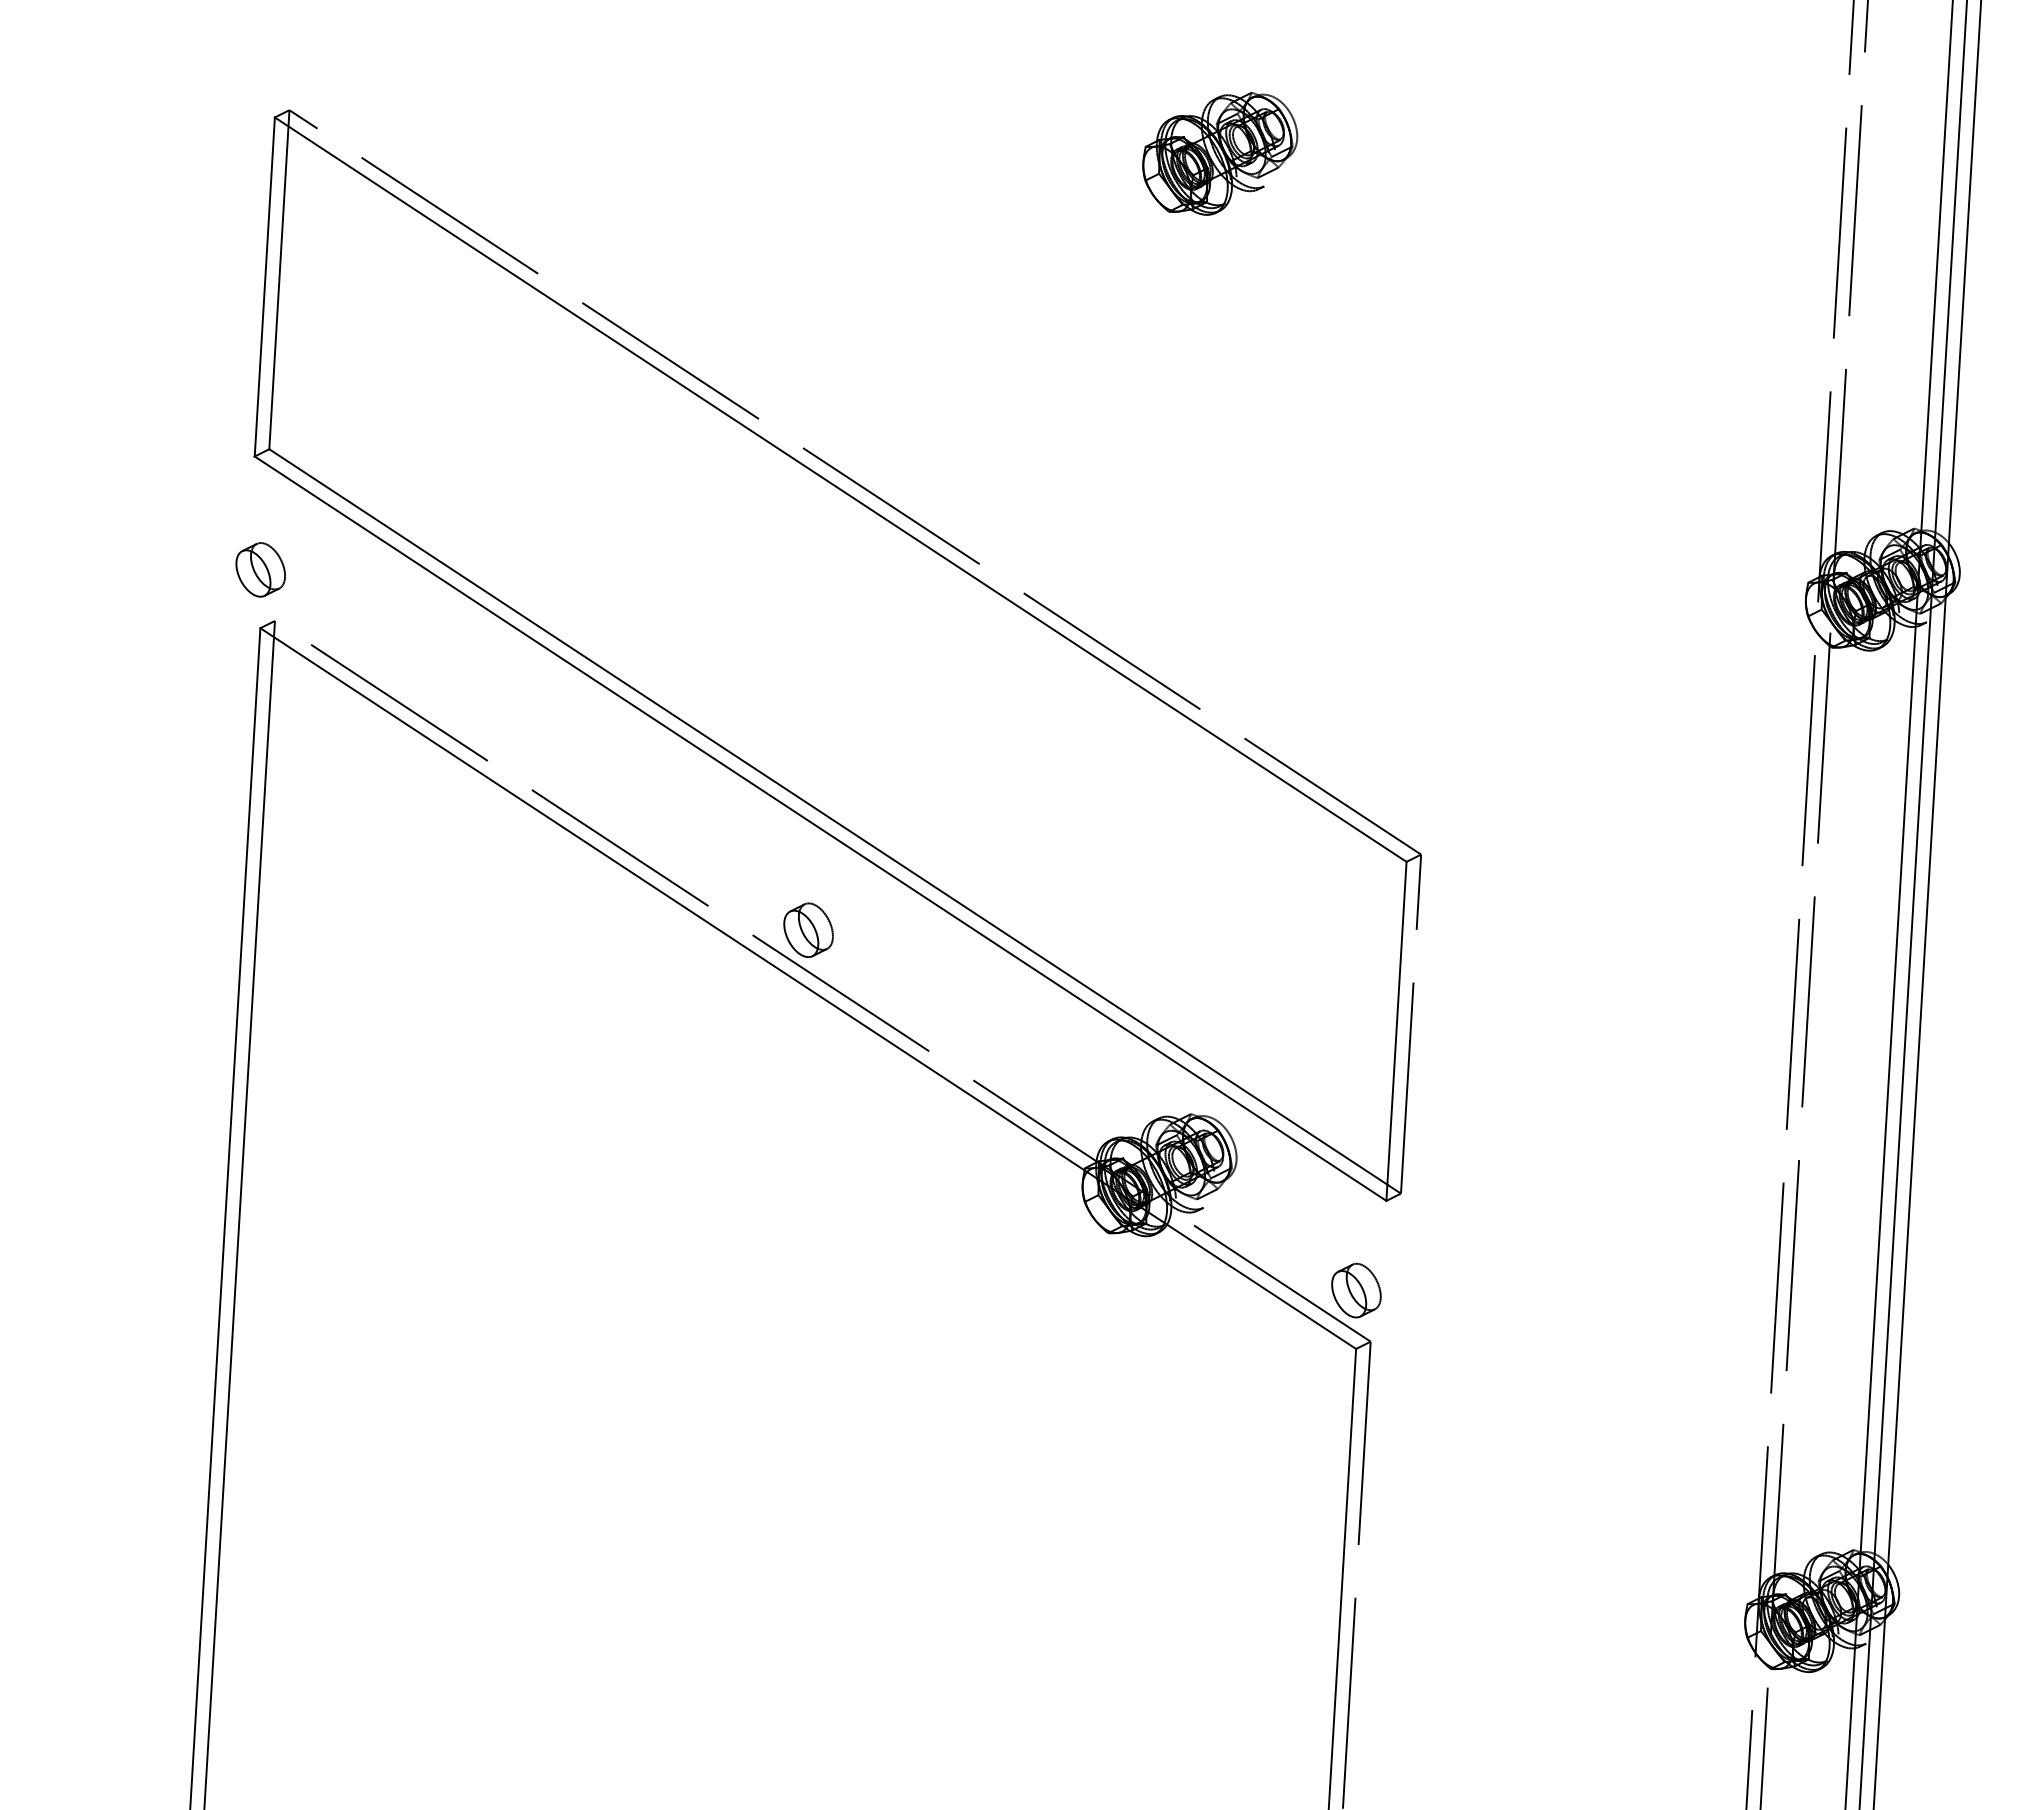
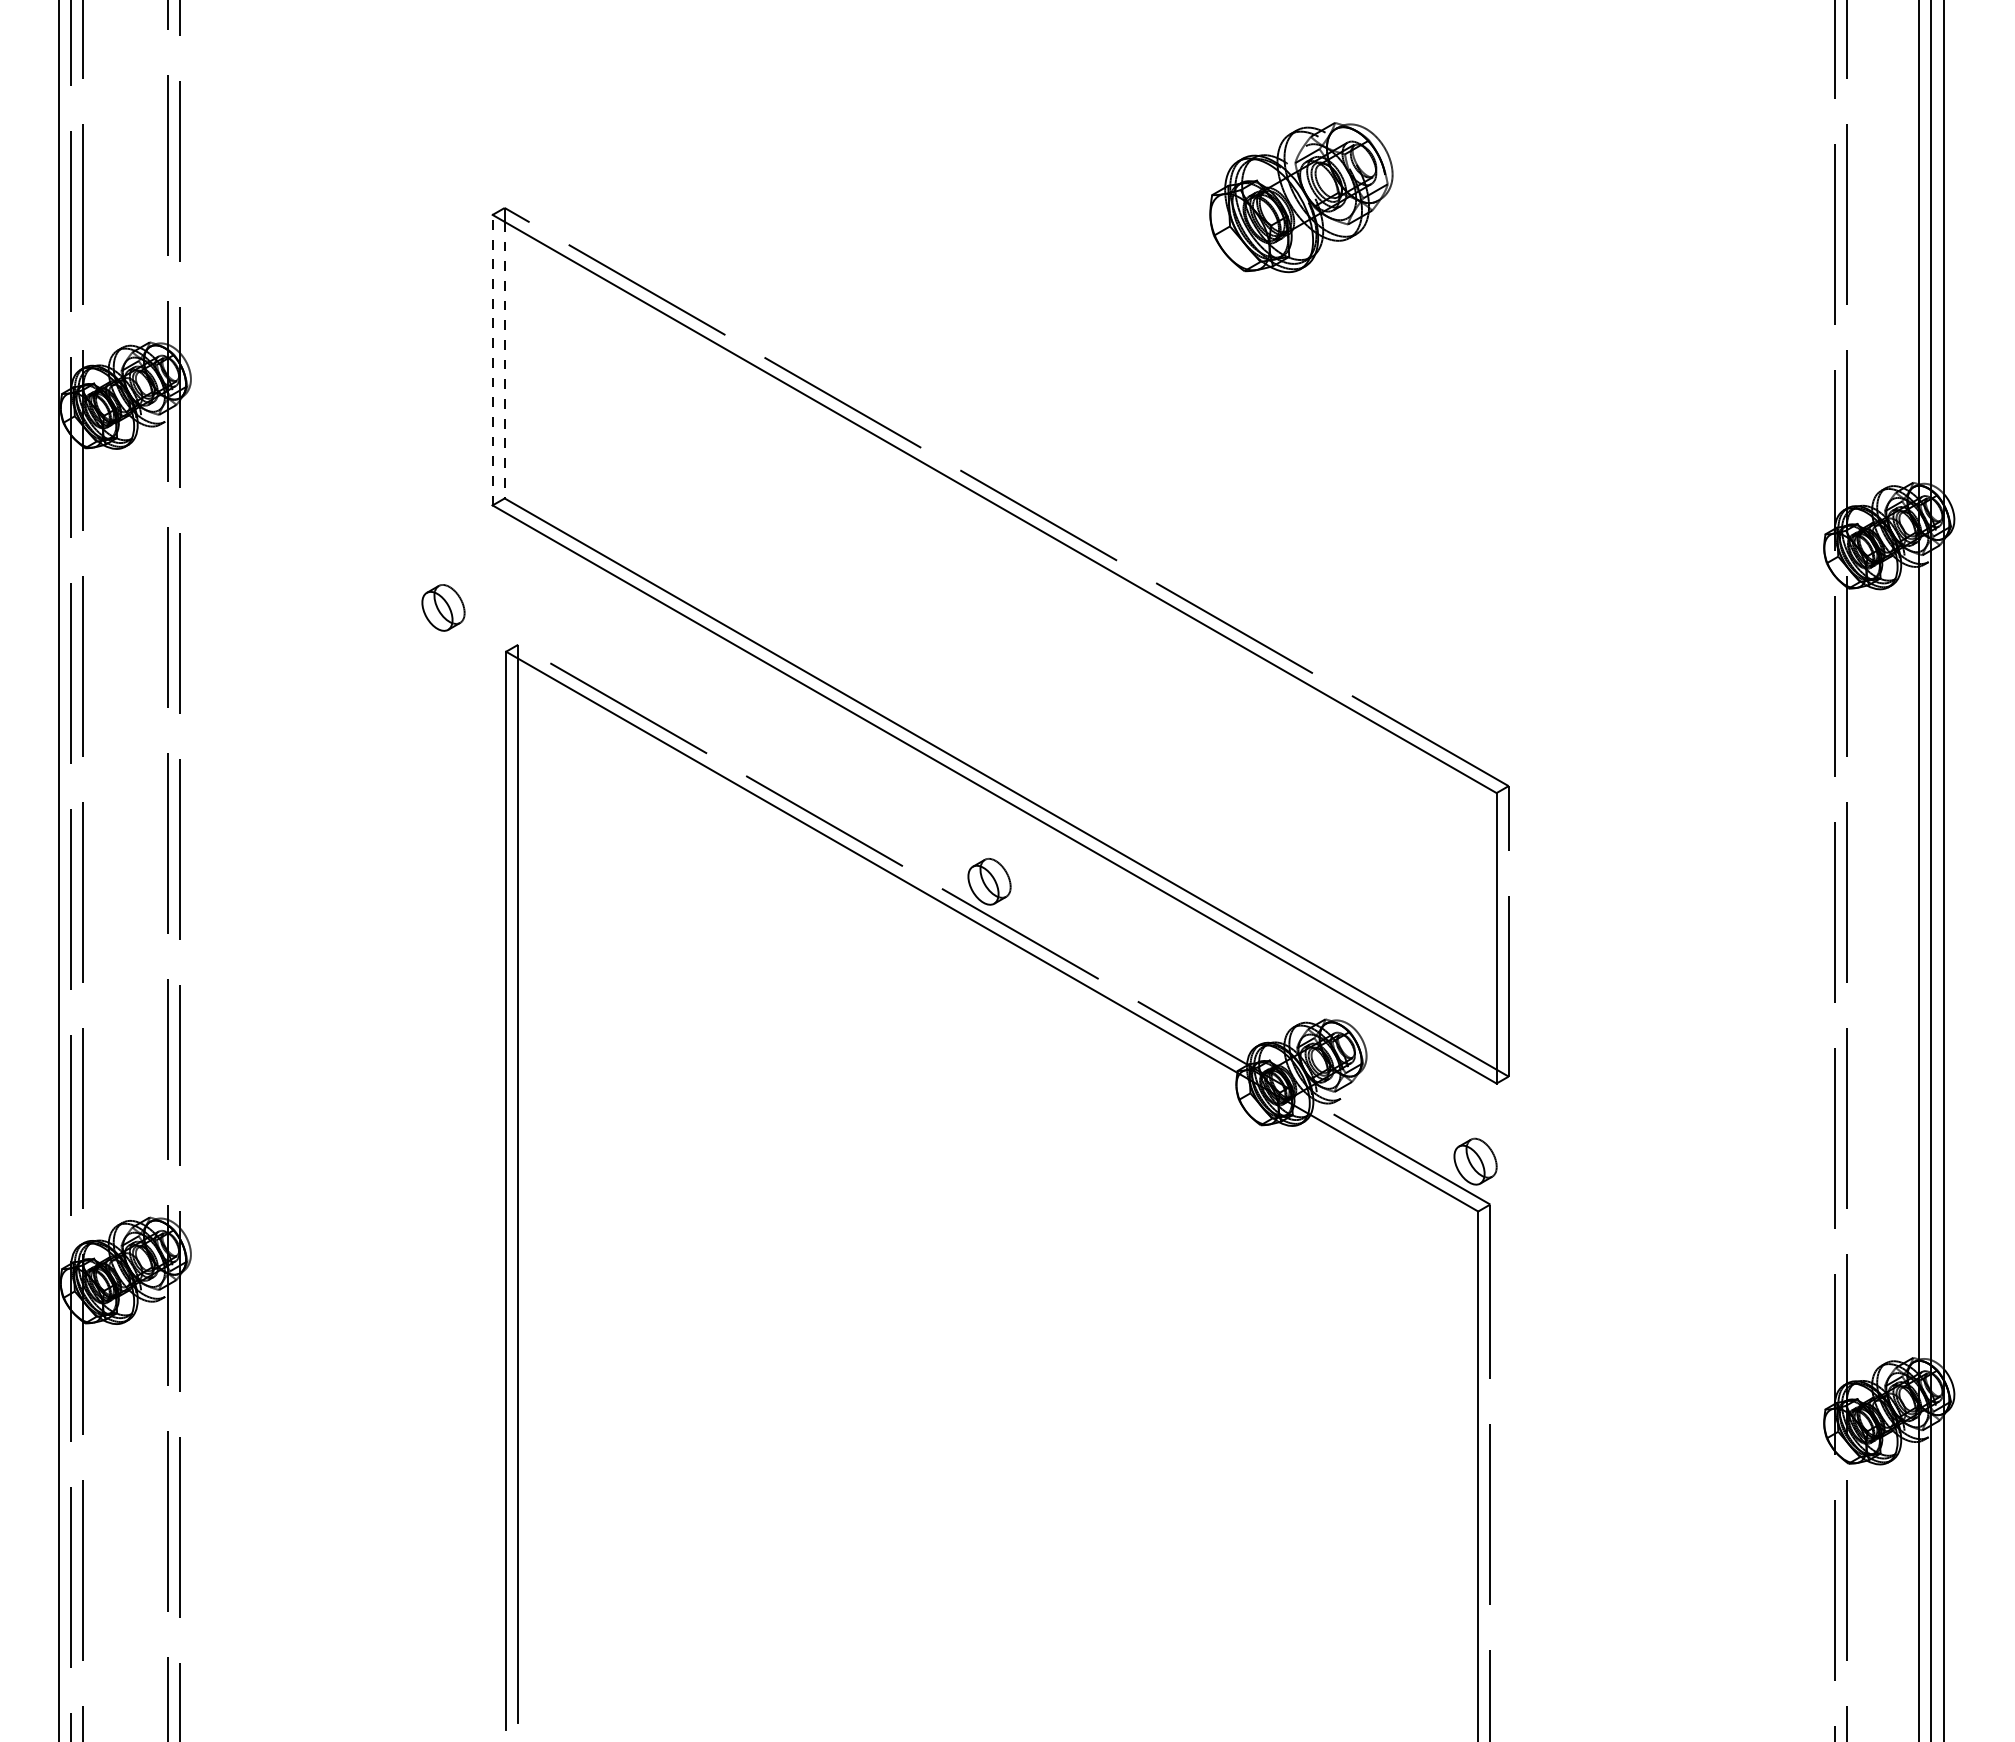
part: (1220, 153) -> (1301, 197), size x1.4
line: (264, 286) -> (492, 359), solid -> dashed
line: (278, 288) -> (504, 360), solid -> dashed
part: (260, 569) -> (443, 607), moved

